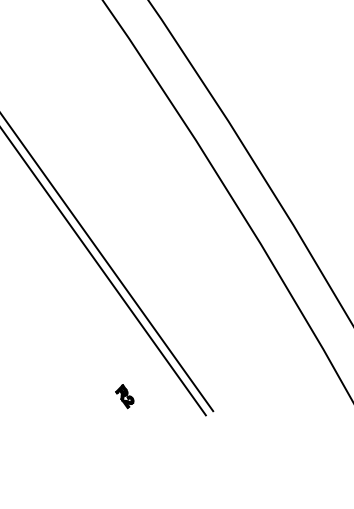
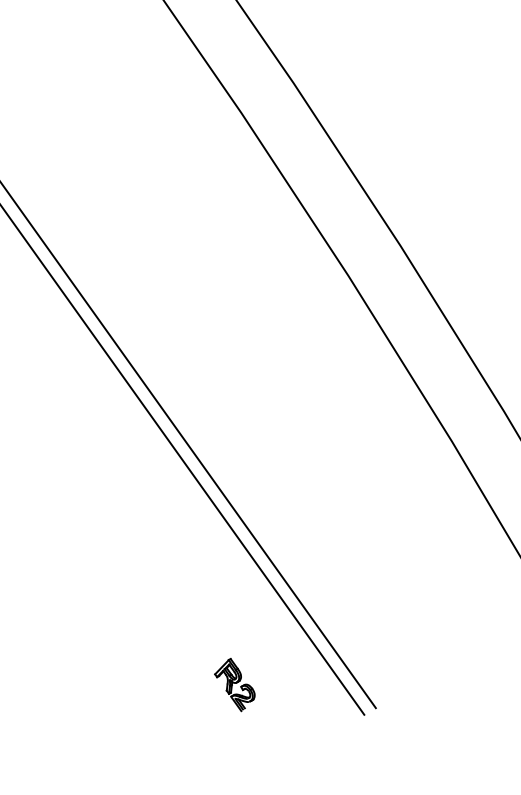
part: (124, 396) -> (234, 684), size x1.43

